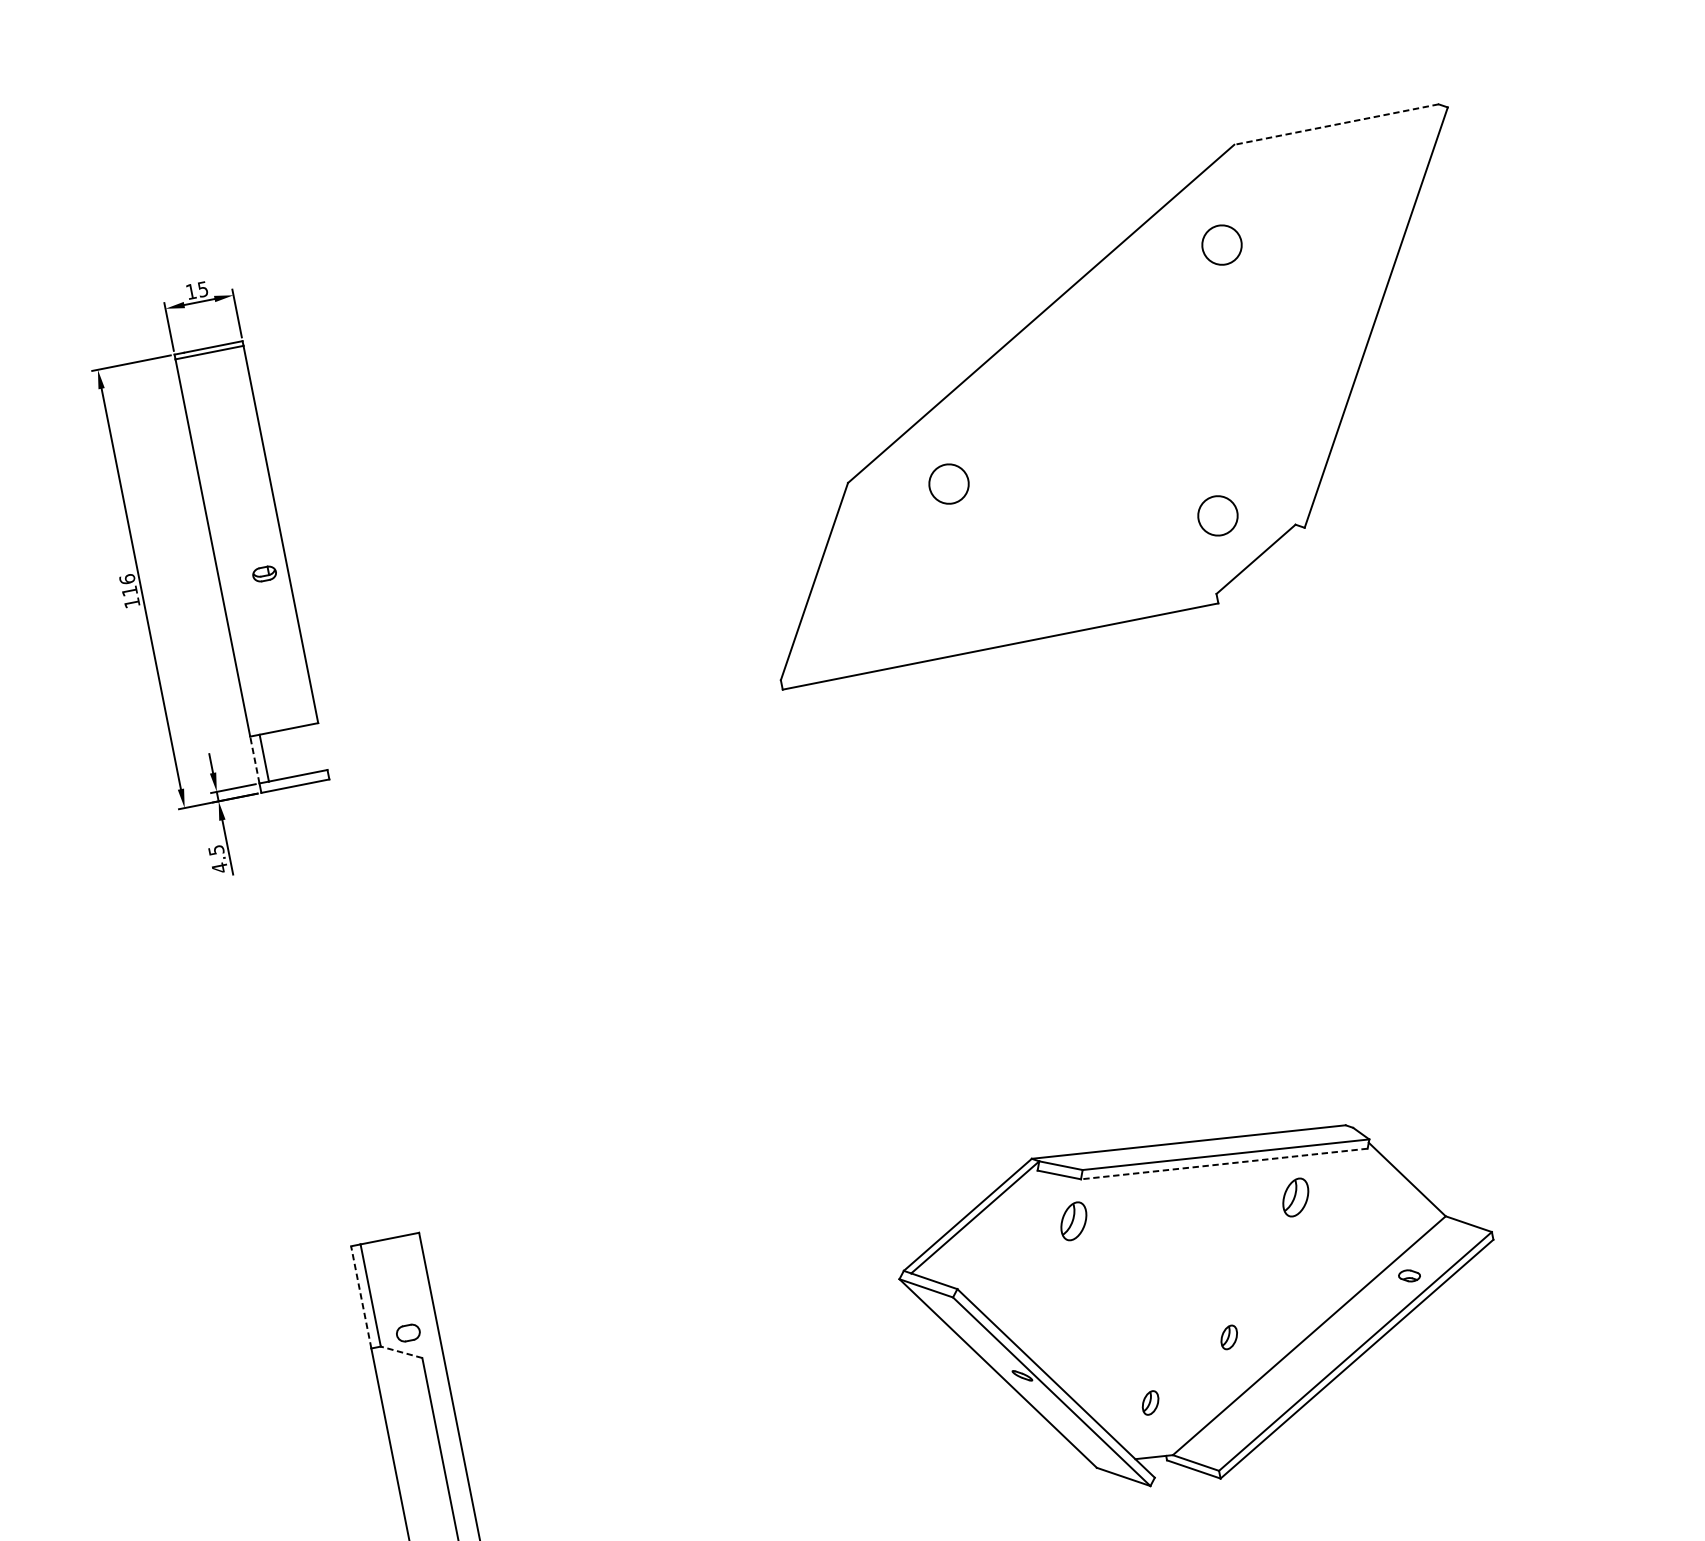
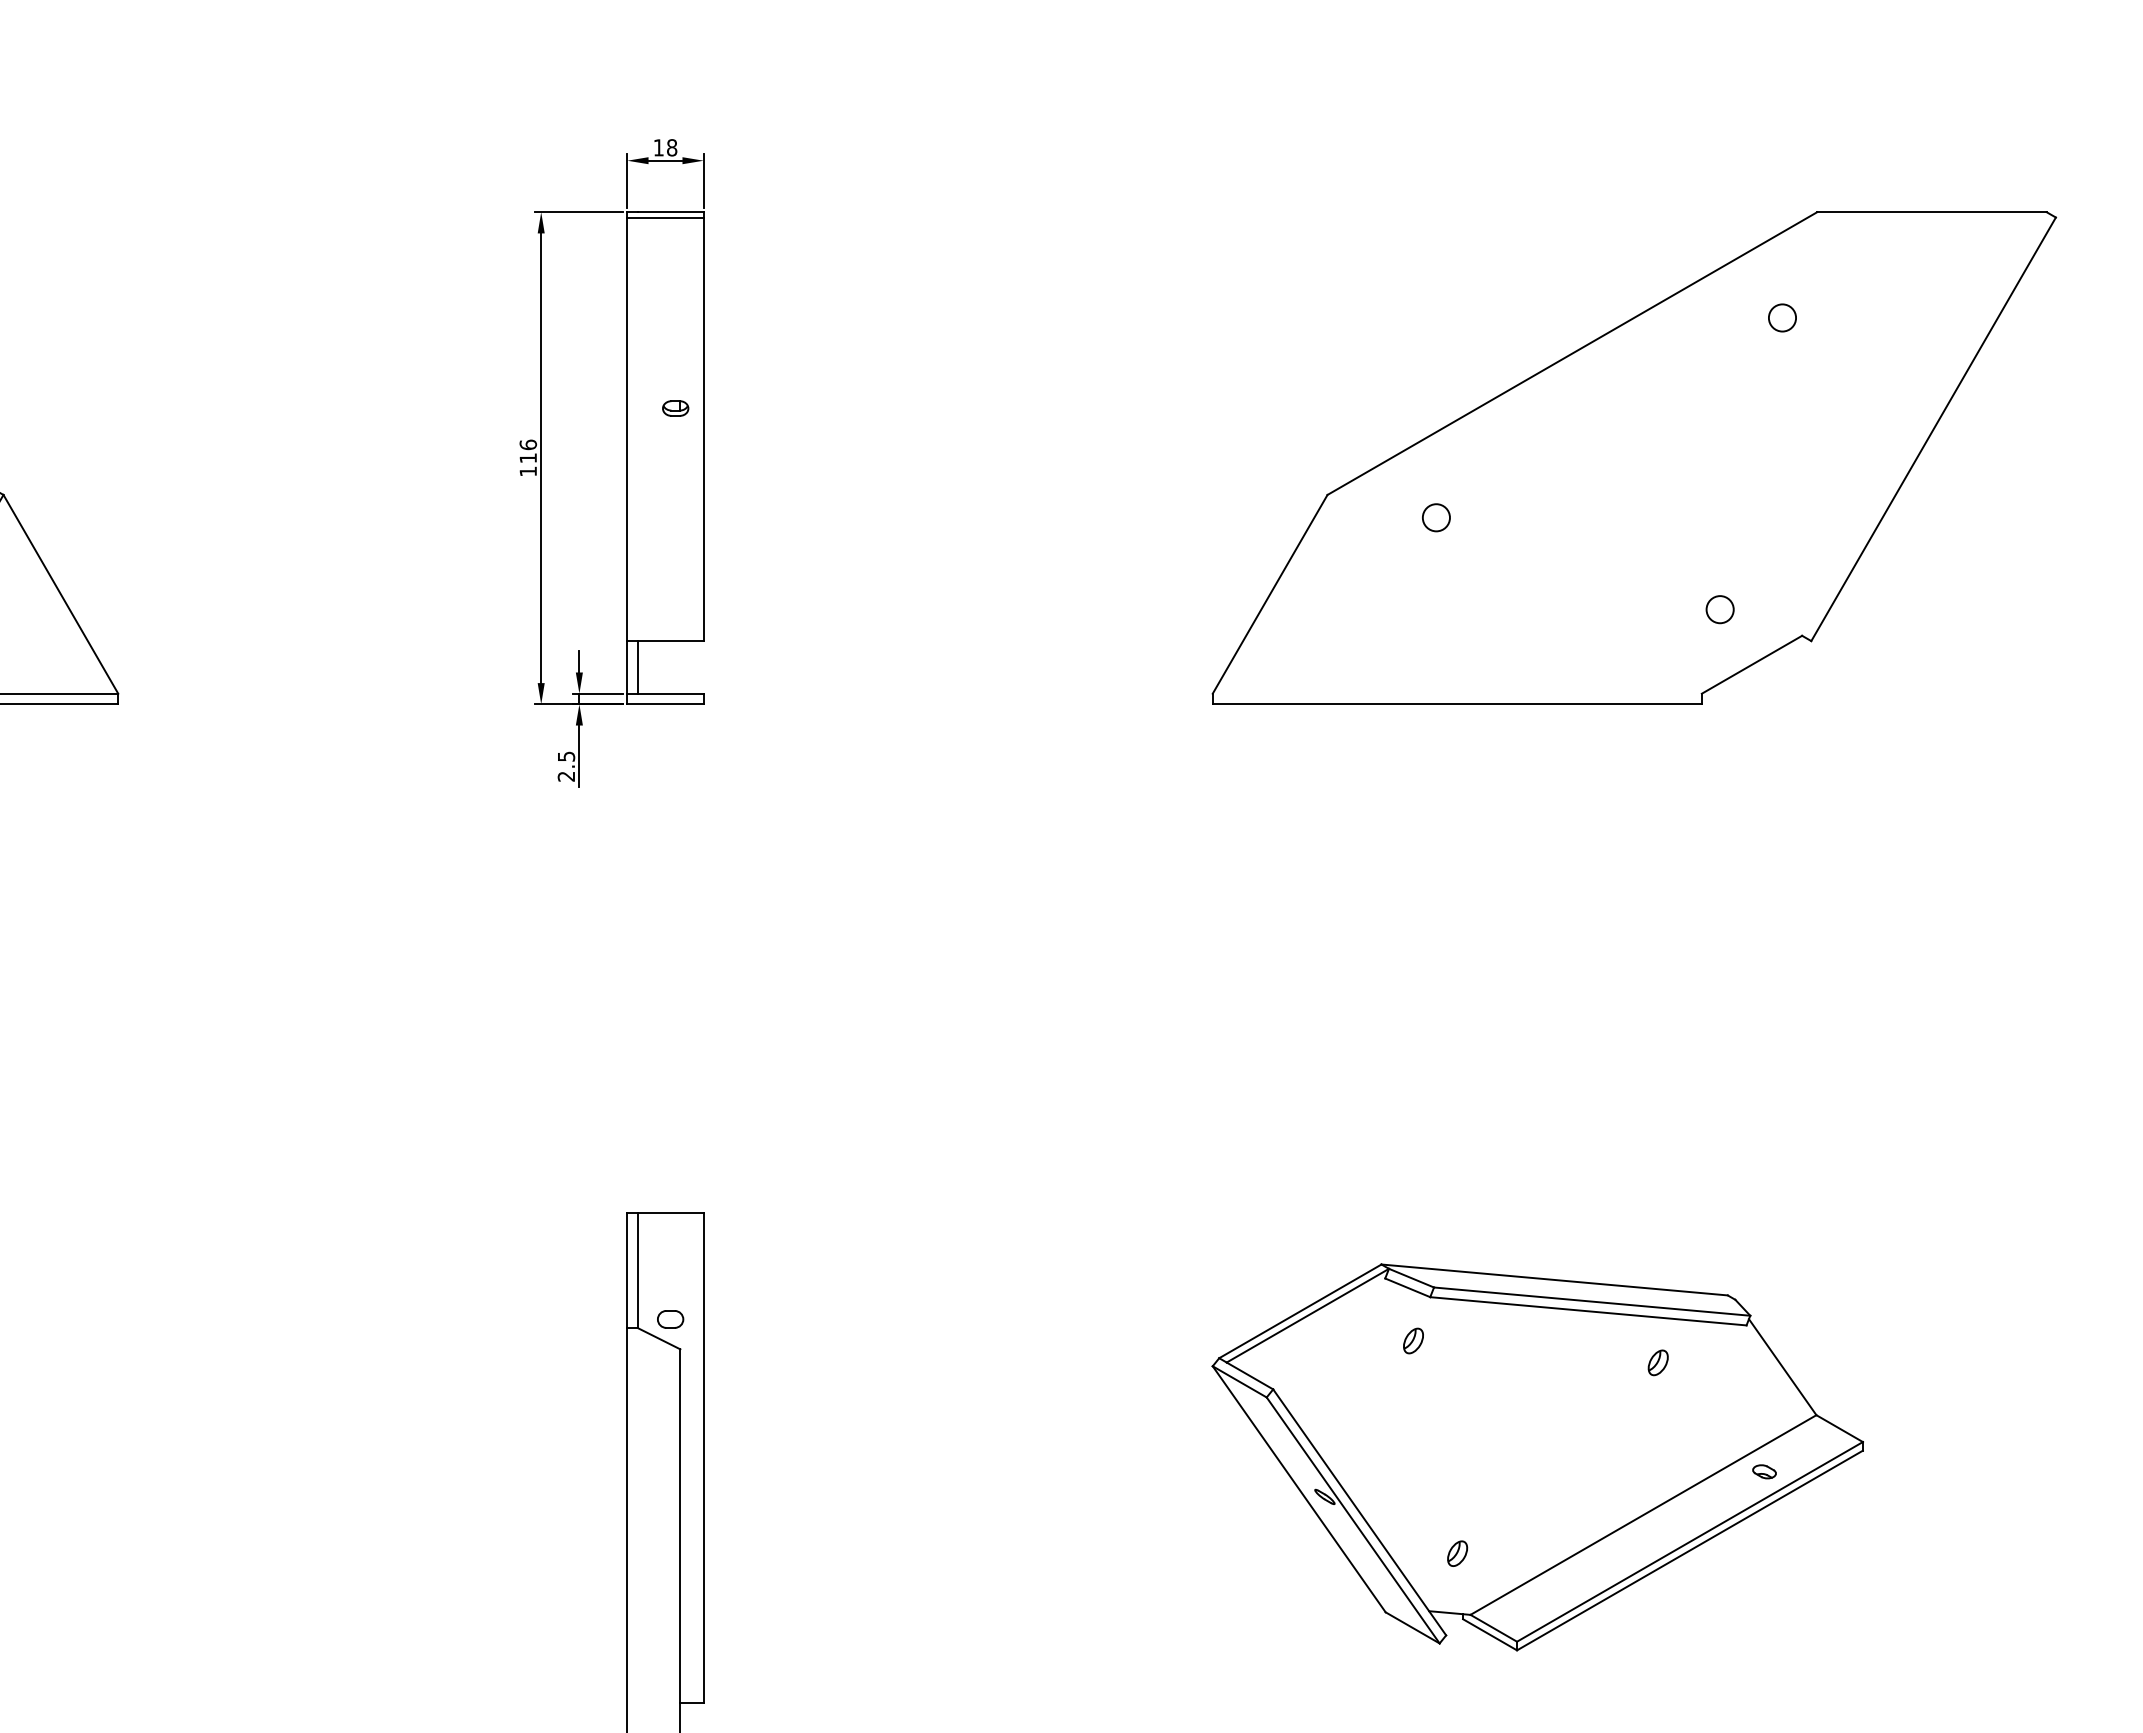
line: (1336, 124) -> (1931, 212), dashed -> solid
circle: (1221, 244) -> (1782, 317), size x0.62
text: (203, 289) -> (672, 147), 15 -> 18
circle: (948, 484) -> (1435, 517), size x0.62
circle: (1217, 515) -> (1719, 609), size x0.62
part: (264, 574) -> (675, 408), moved
line: (254, 759) -> (627, 666), dashed -> solid
text: (219, 868) -> (565, 776), 4.5 -> 2.5
line: (1224, 1164) -> (1588, 1311), dashed -> solid
part: (1294, 1197) -> (1657, 1362), size x0.62
part: (1073, 1220) -> (1413, 1340), size x0.62
line: (361, 1297) -> (627, 1270), dashed -> solid
part: (1229, 1337) -> (1556, 1499), removed
line: (401, 1352) -> (659, 1338), dashed -> solid

